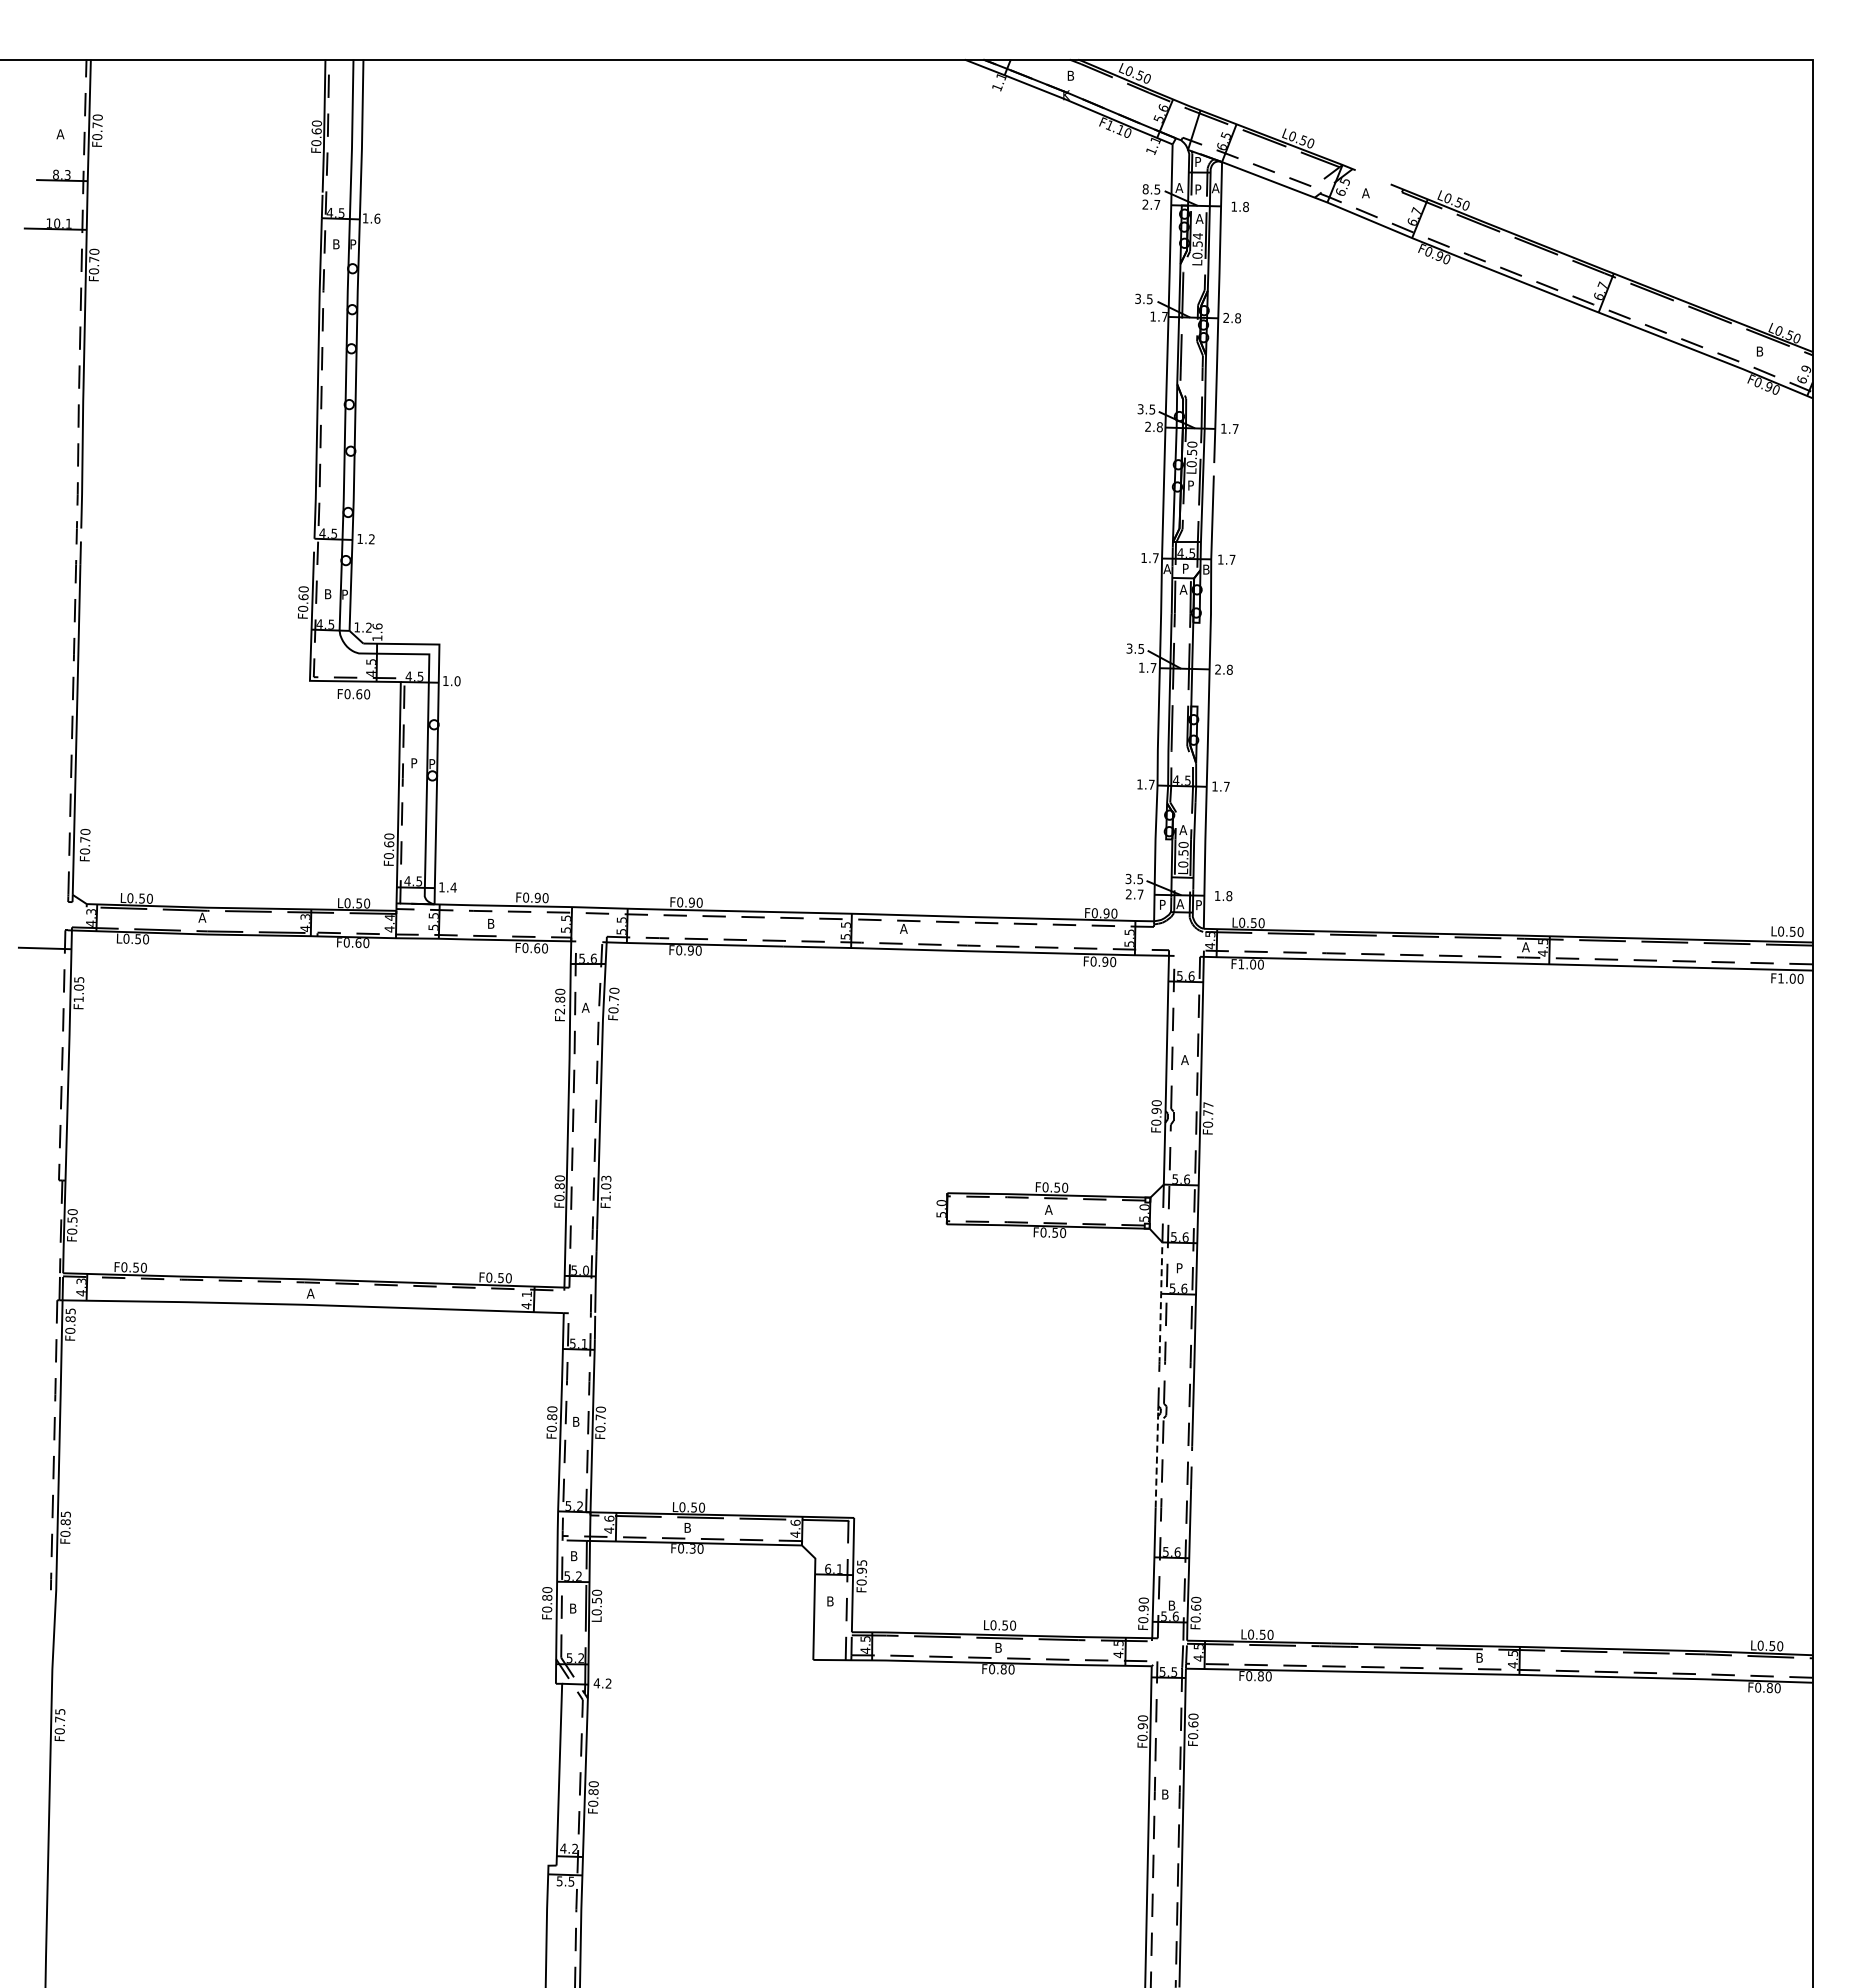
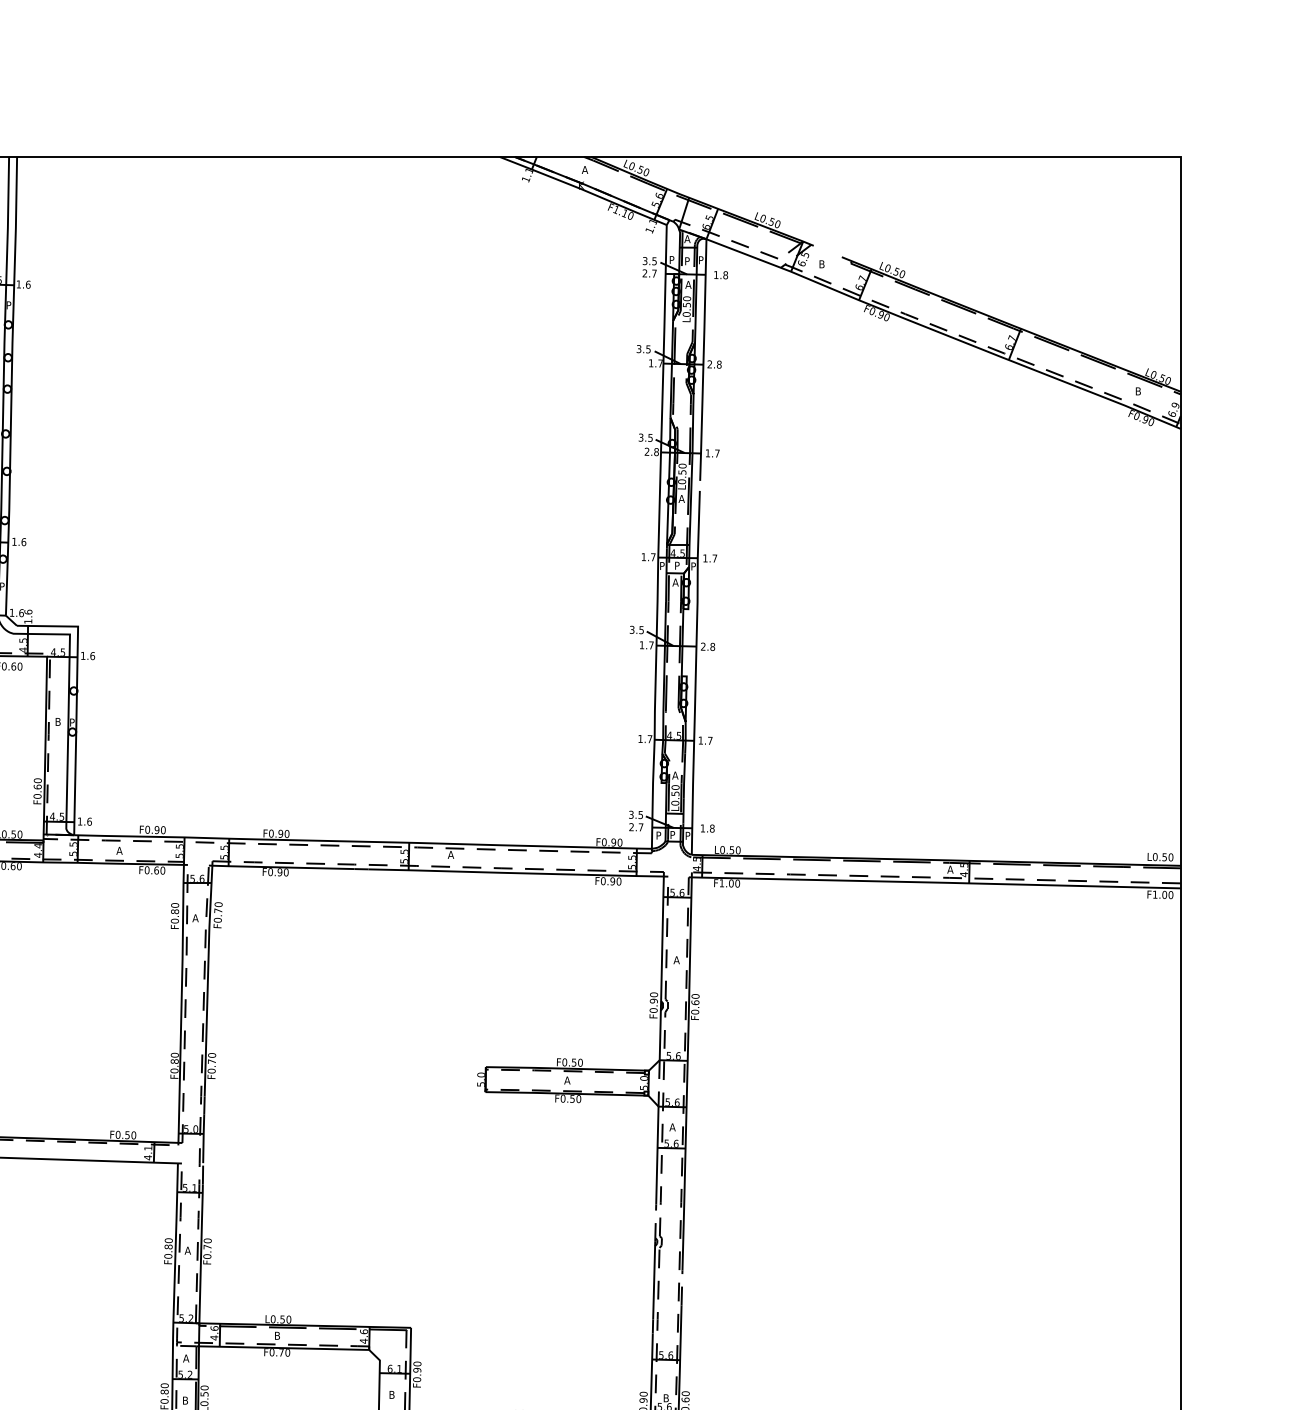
text: (1070, 75) -> (584, 169), B -> A
text: (1198, 161) -> (687, 238), P -> A
text: (1179, 187) -> (672, 259), A -> P
text: (1215, 188) -> (701, 260), A -> P
text: (1145, 189) -> (644, 261), 8.5 -> 3.5
text: (1365, 193) -> (821, 264), A -> B
text: (1197, 236) -> (686, 298), L0.54 -> L0.50
text: (1191, 485) -> (681, 498), P -> A
text: (371, 539) -> (23, 542), 1.2 -> 1.6
text: (1167, 568) -> (662, 565), A -> P
text: (1206, 569) -> (693, 566), B -> P
text: (368, 627) -> (21, 612), 1.2 -> 1.6
text: (457, 680) -> (92, 655), 1.0 -> 1.6
text: (414, 763) -> (58, 722), P -> B
text: (453, 887) -> (89, 821), 1.4 -> 1.6
text: (1180, 903) -> (673, 834), A -> P
text: (490, 923) -> (119, 850), B -> A
text: (560, 1011) -> (175, 921), F2.80 -> F0.80
text: (1208, 1108) -> (695, 999), F0.77 -> F0.60
text: (605, 1188) -> (211, 1063), F1.03 -> F0.70
text: (1179, 1268) -> (672, 1127), P -> A
line: (1160, 1302) -> (657, 1154), dashed -> solid
text: (576, 1421) -> (188, 1250), B -> A
line: (1156, 1457) -> (653, 1279), dashed -> solid
text: (692, 1548) -> (281, 1352), F0.30 -> F0.70
text: (573, 1556) -> (185, 1358), B -> A
text: (862, 1562) -> (417, 1363), F0.95 -> F0.90

